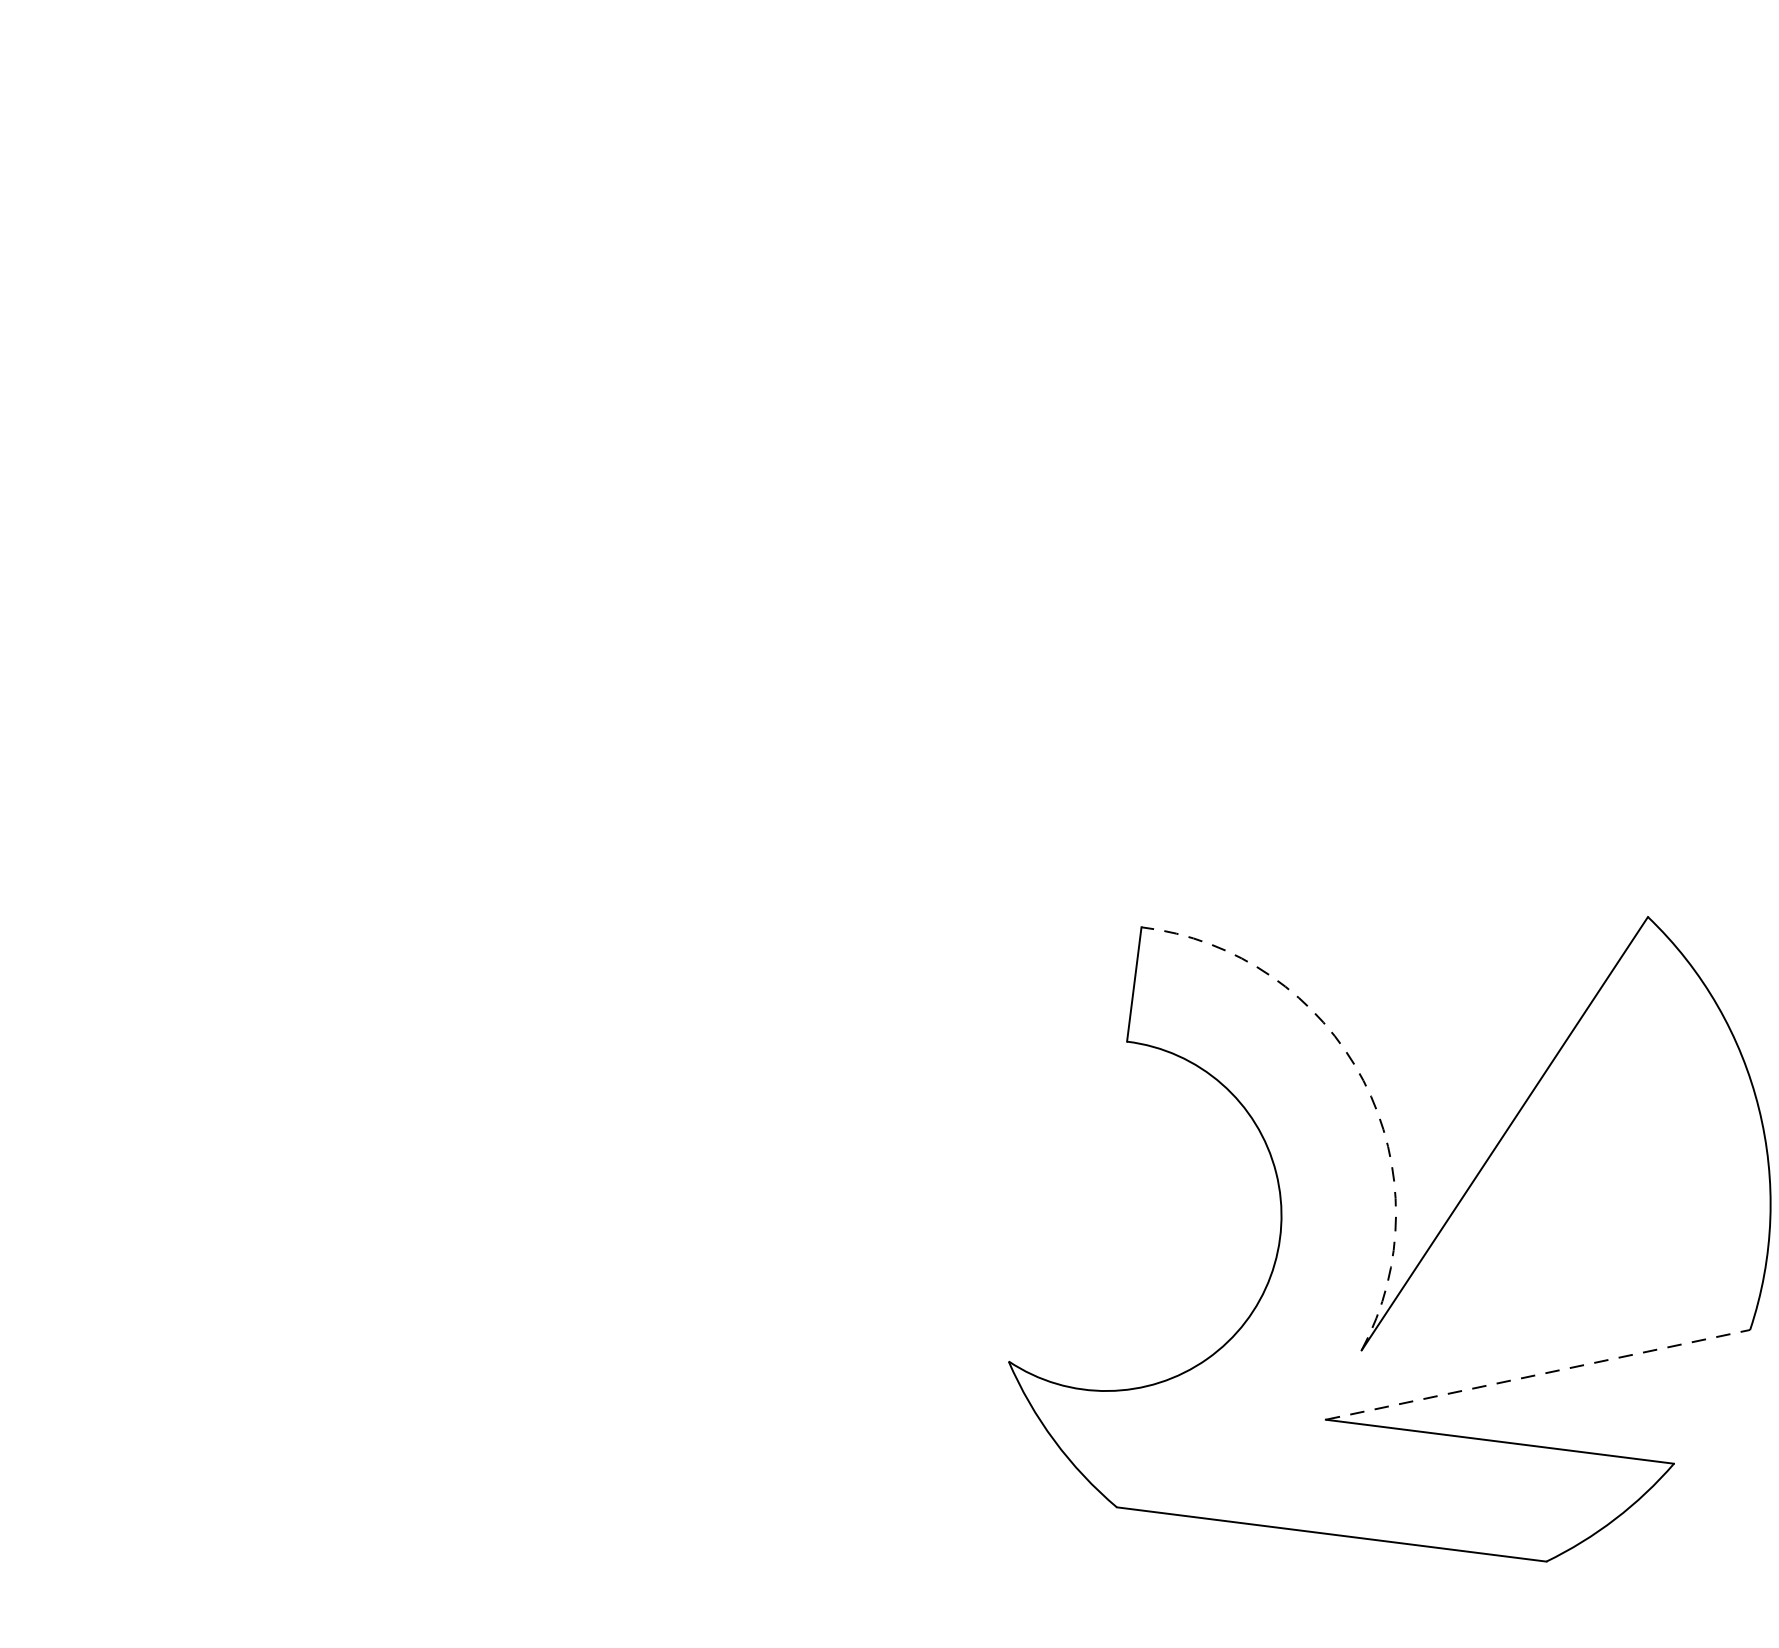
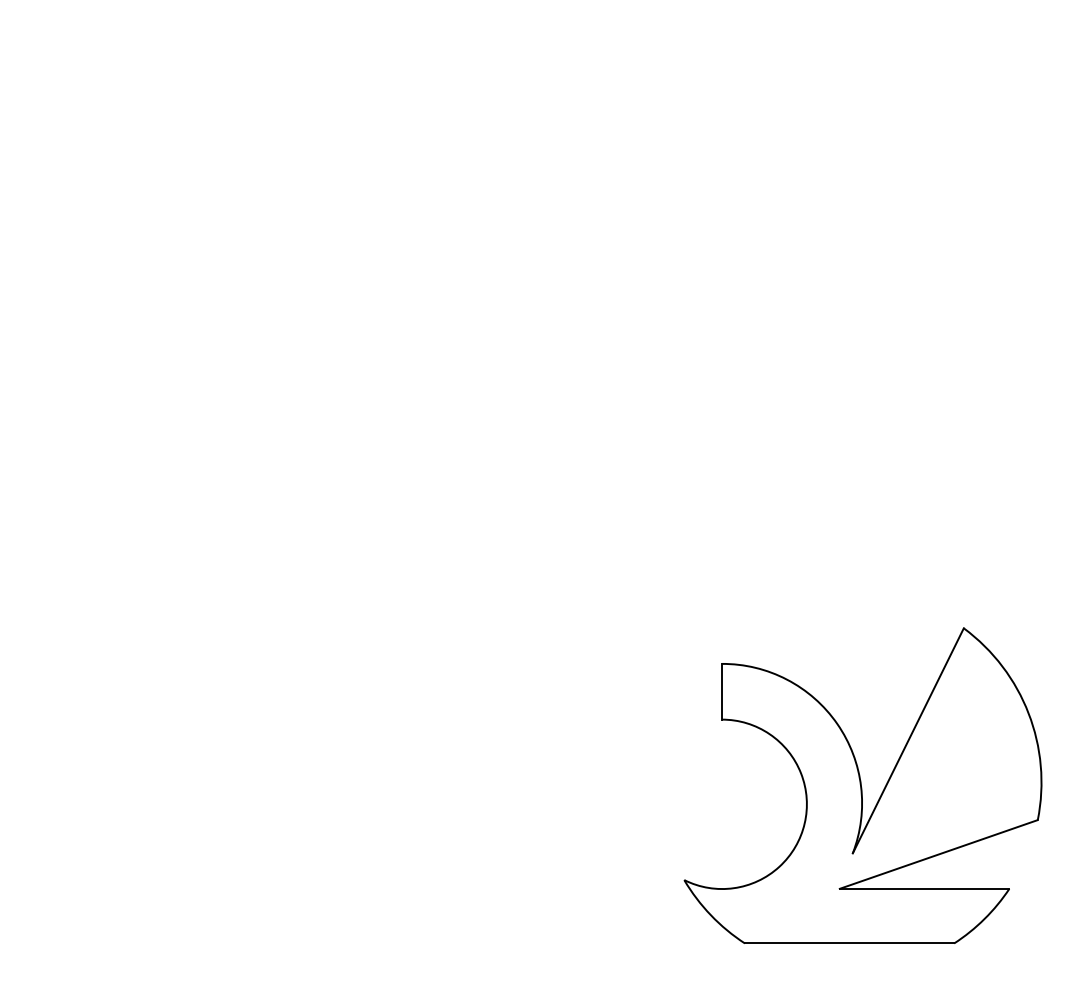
arc: (1363, 1079) -> (837, 723), dashed -> solid
line: (1537, 1374) -> (938, 854), dashed -> solid

